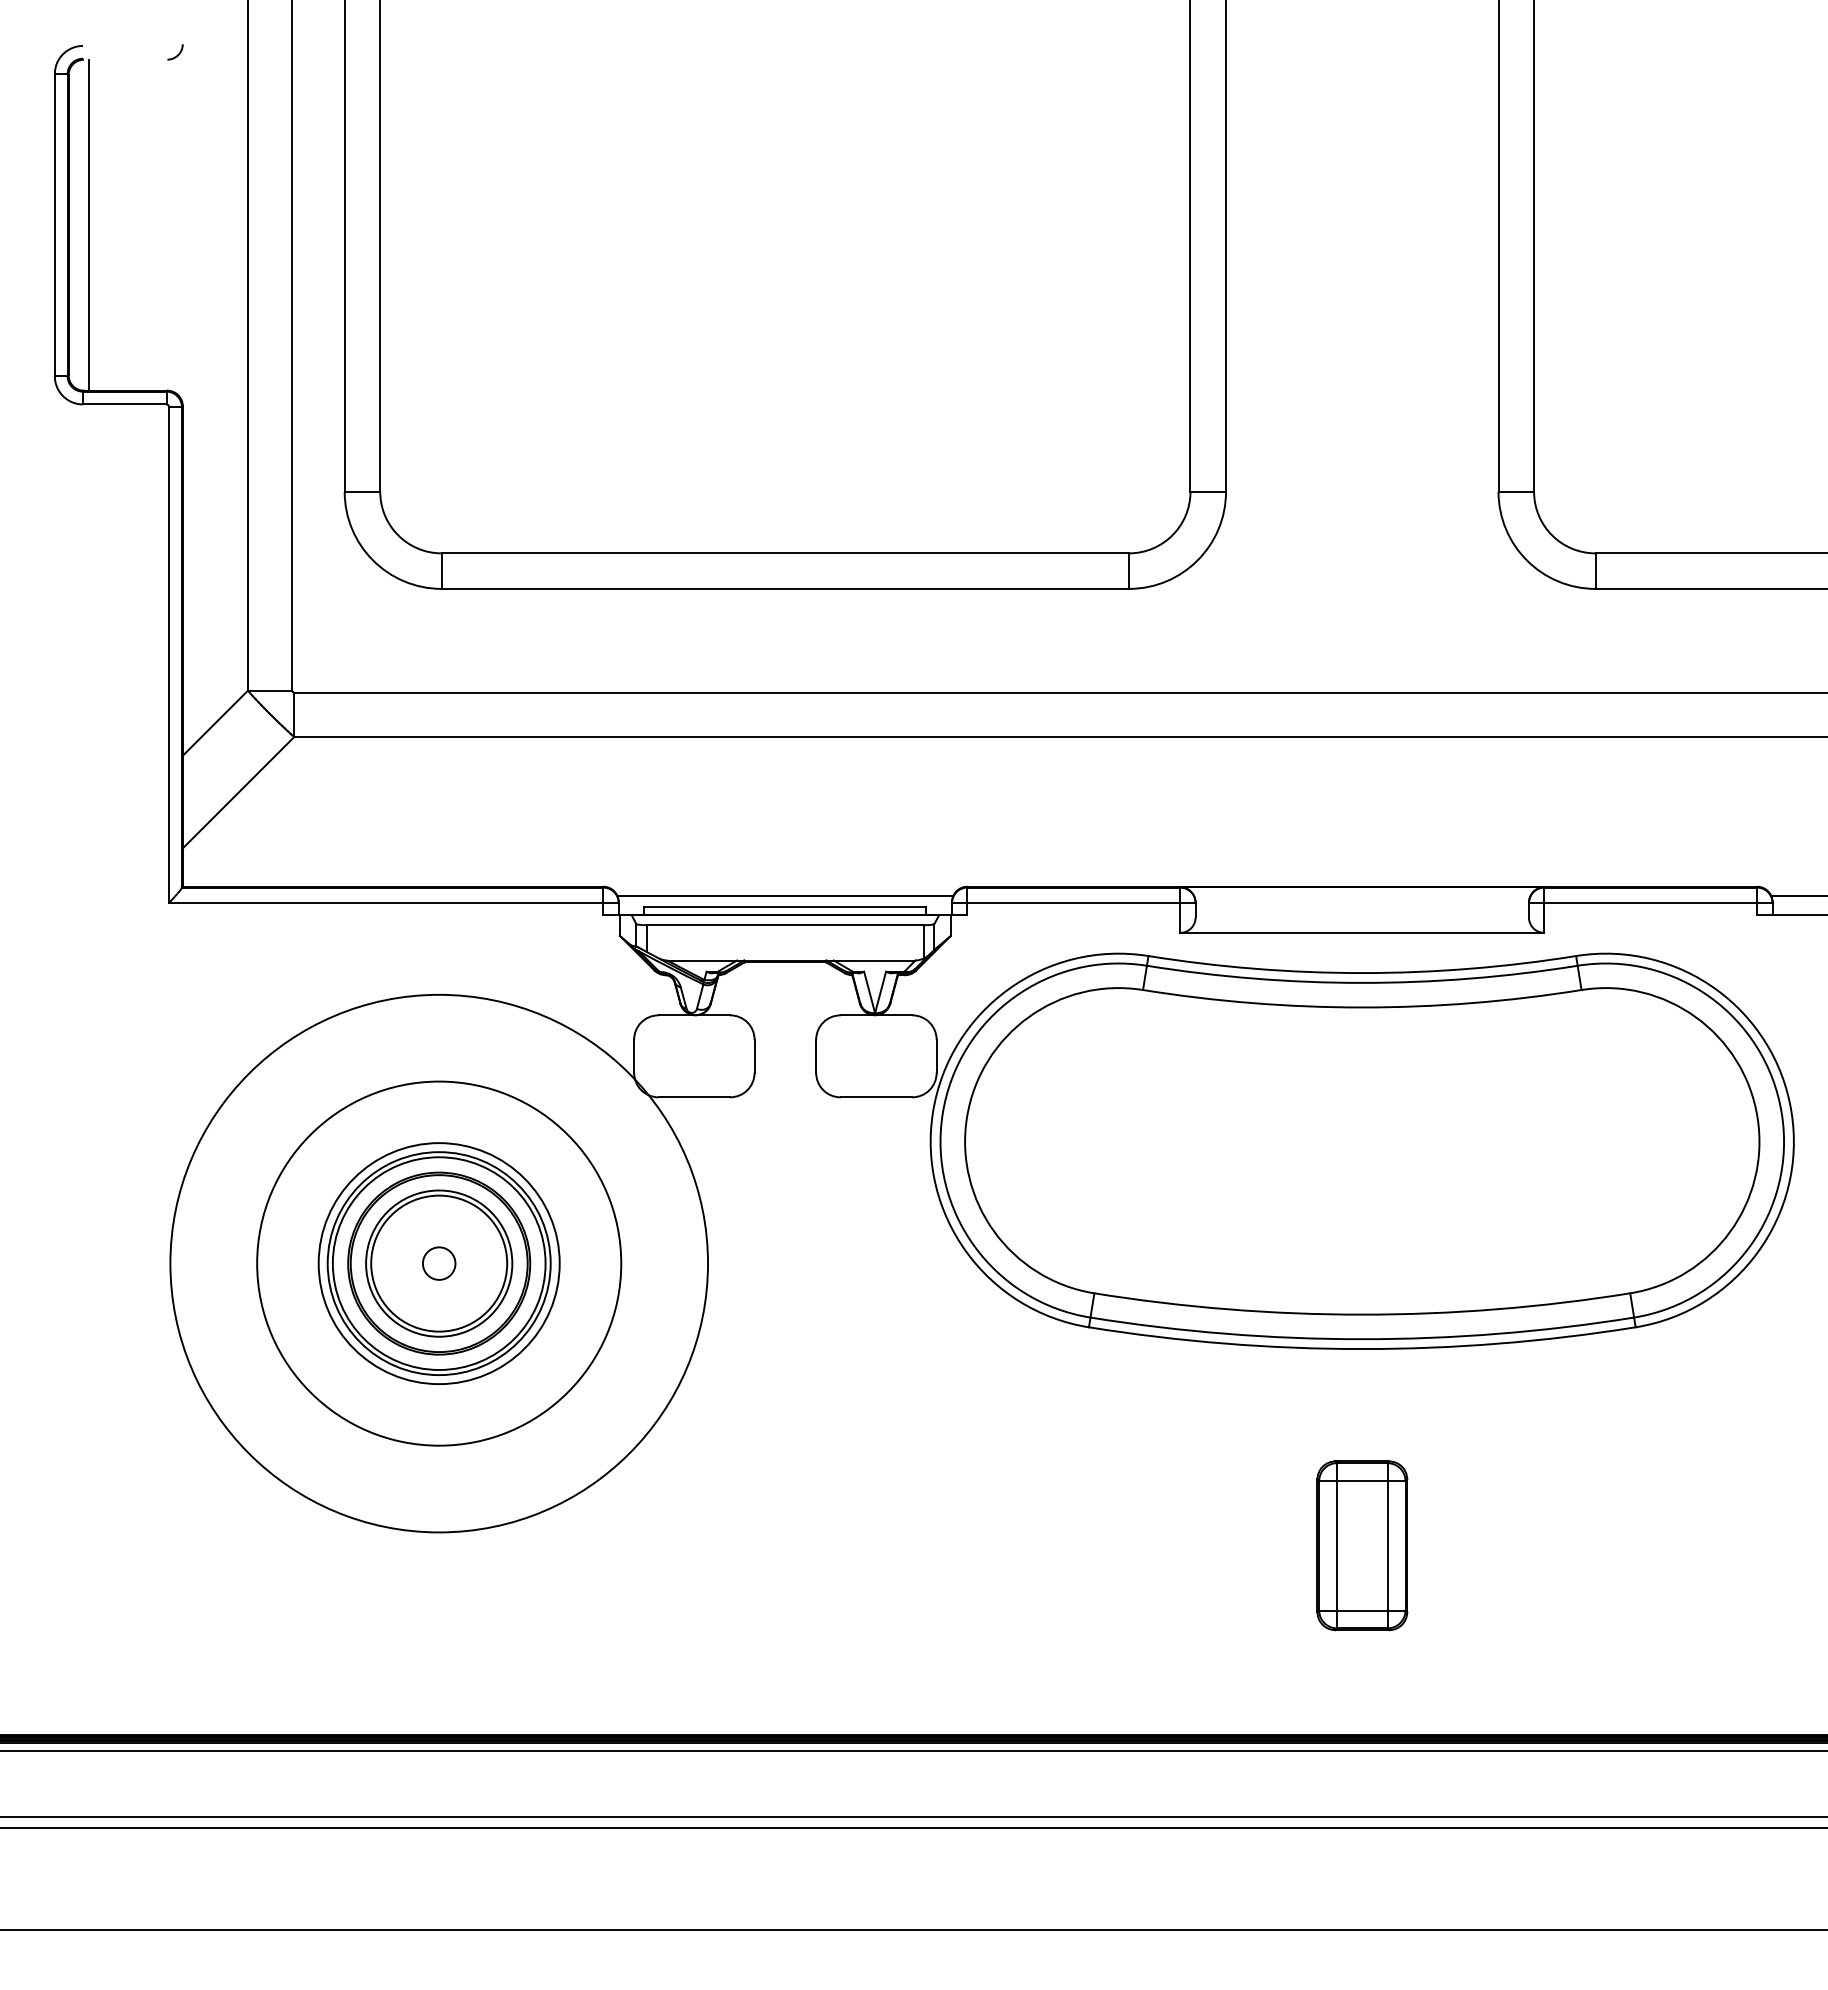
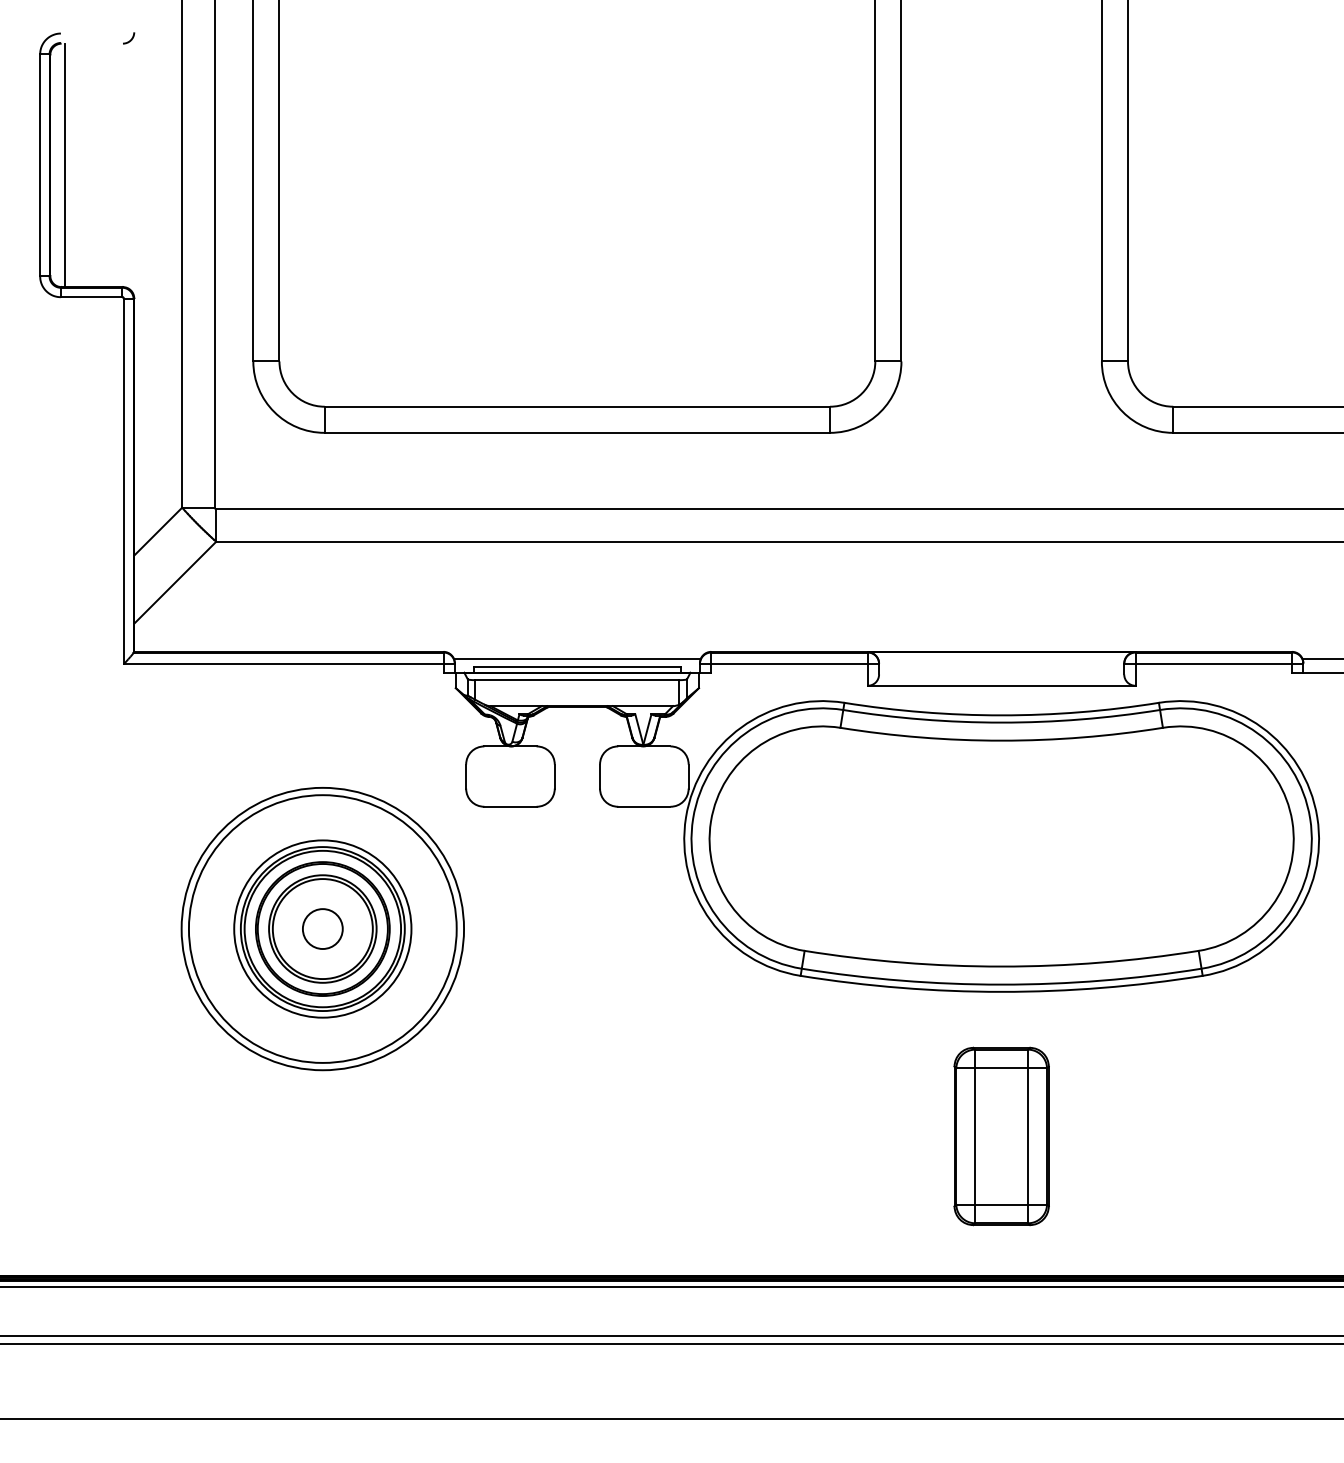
circle: (439, 1263) -> (323, 928), size x0.71
circle: (439, 1263) -> (323, 928), size x1.67
part: (1362, 1545) -> (1001, 1136), size x1.43

